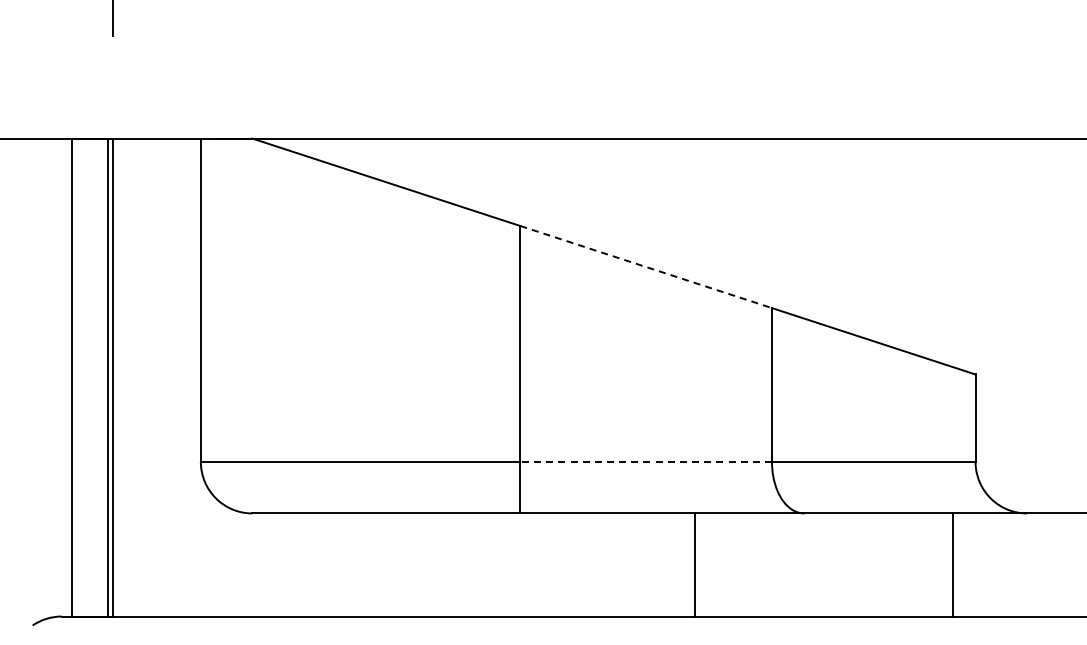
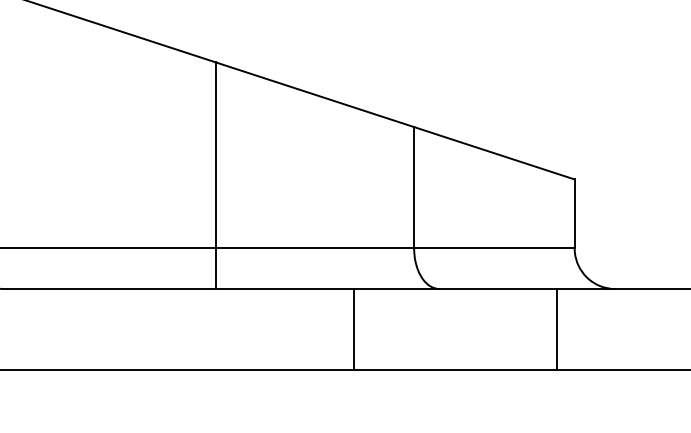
line: (646, 267) -> (315, 95), dashed -> solid
line: (646, 461) -> (315, 248), dashed -> solid

